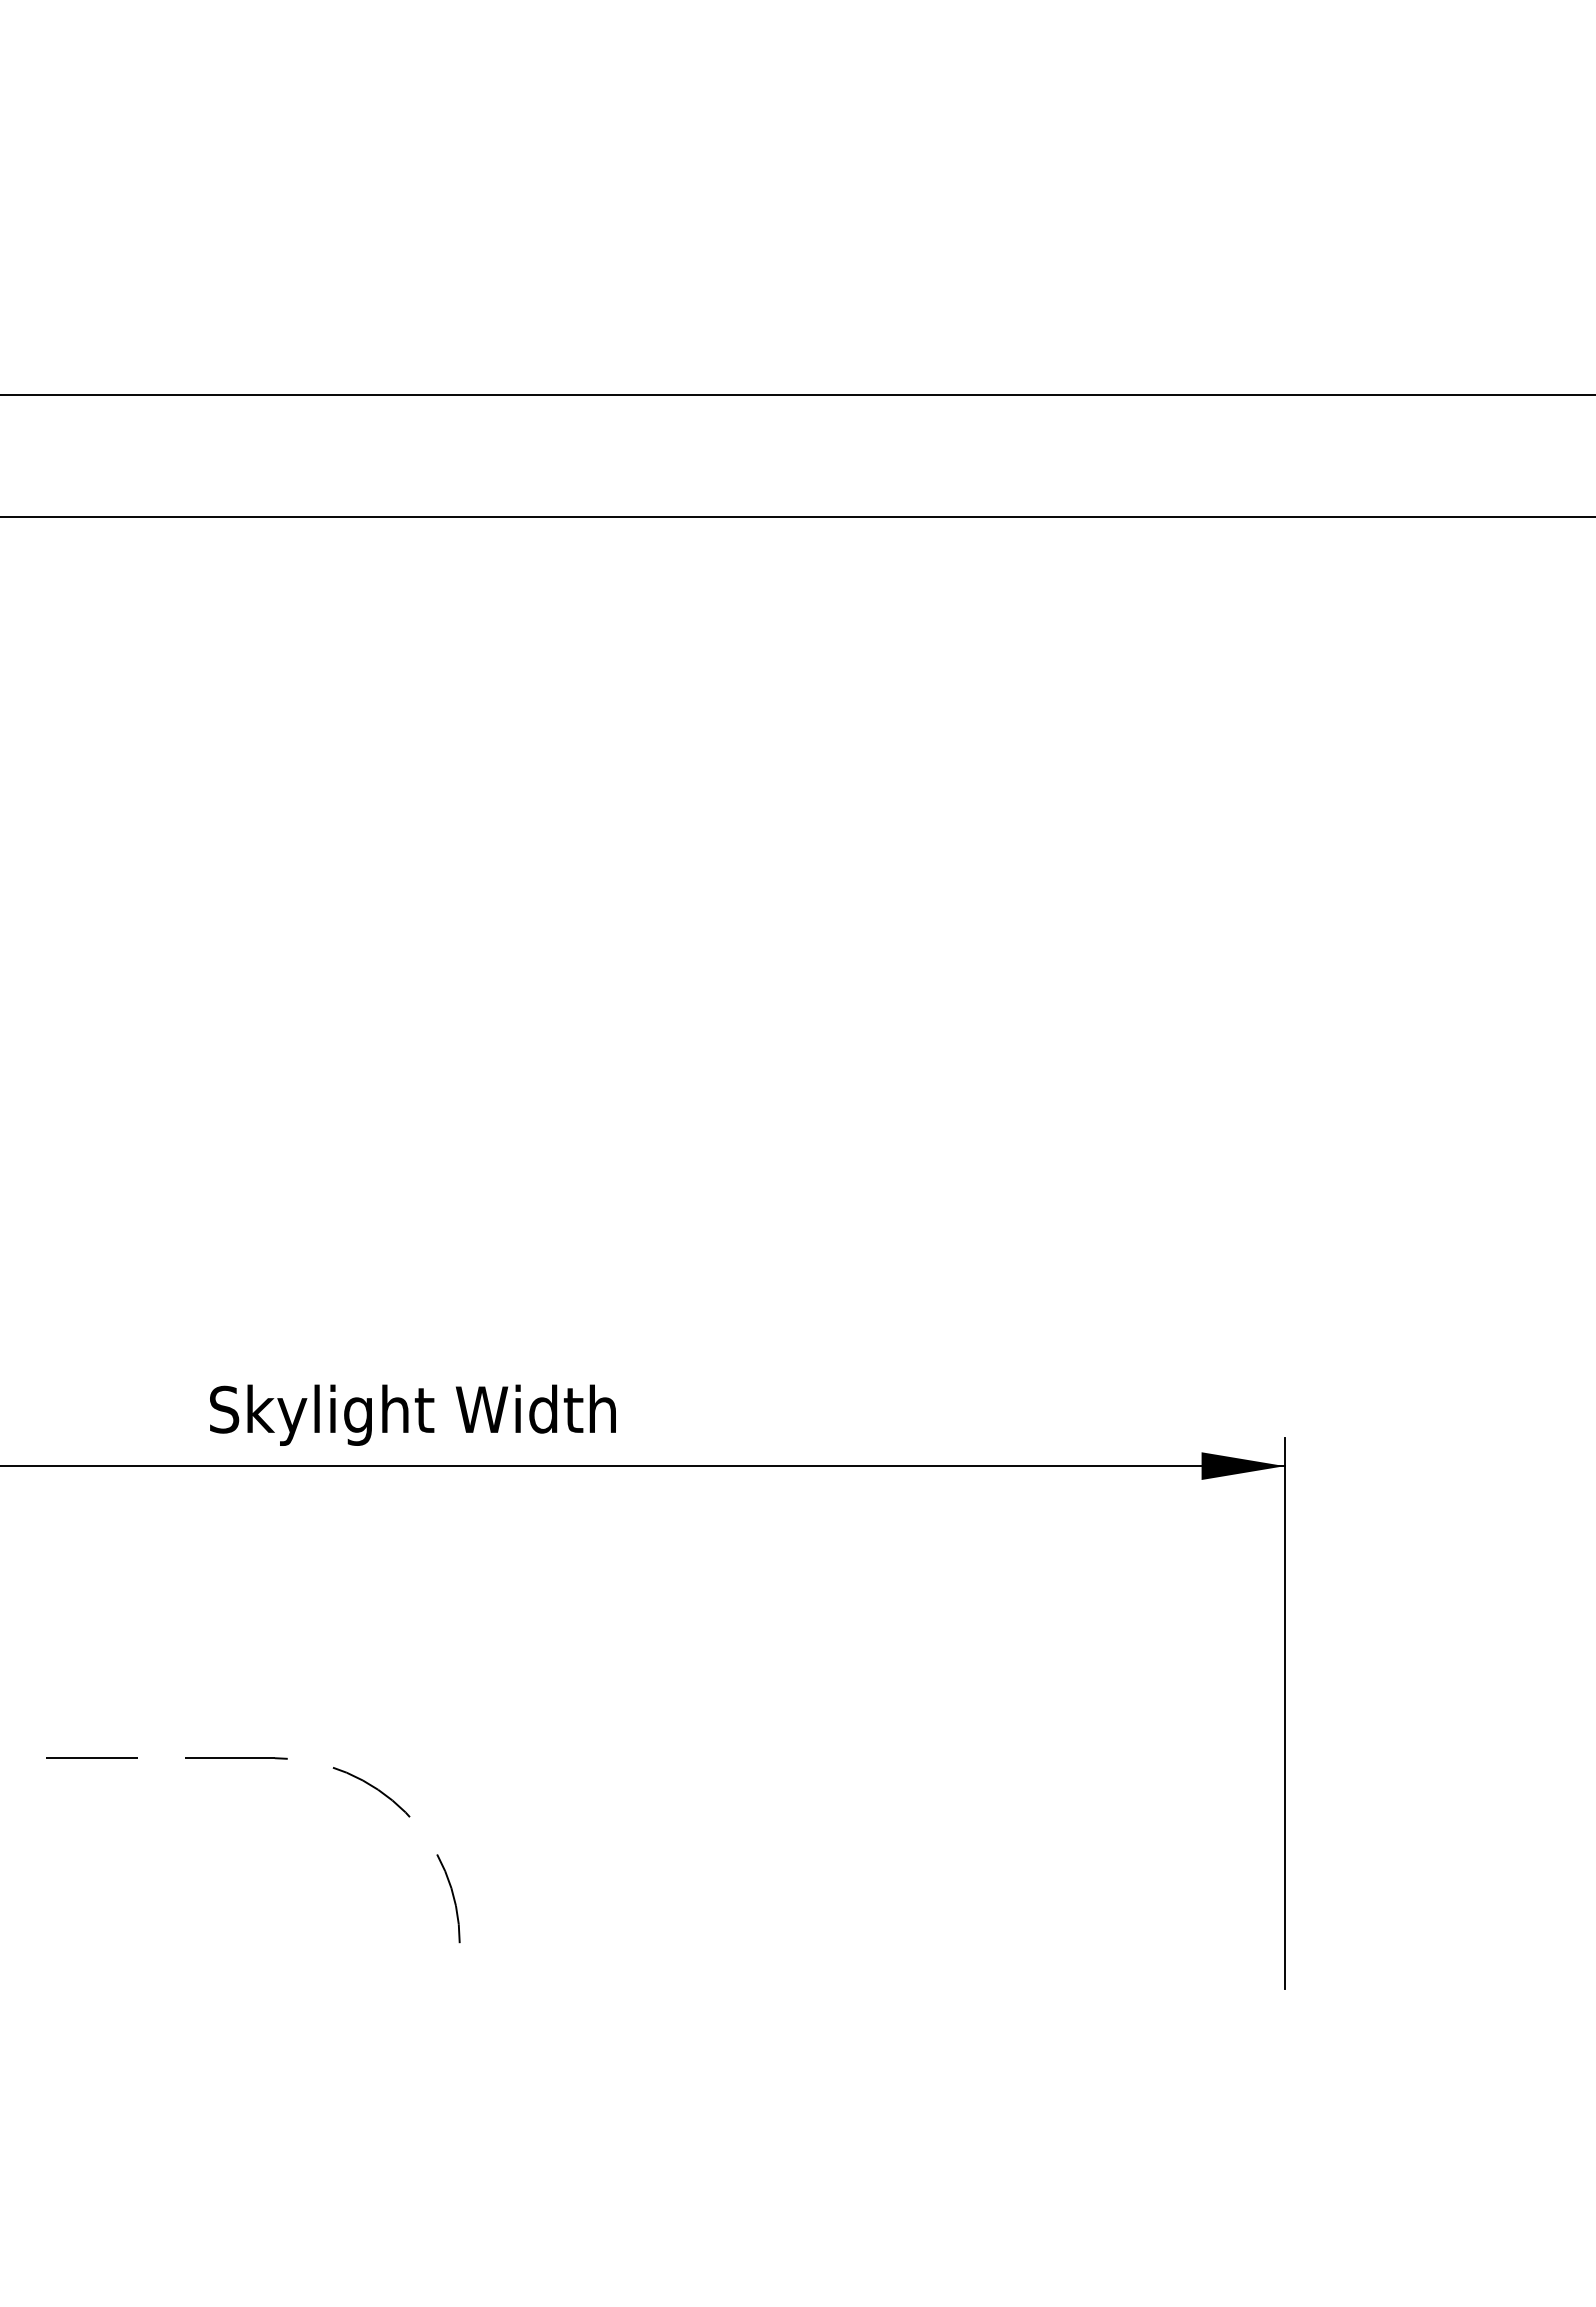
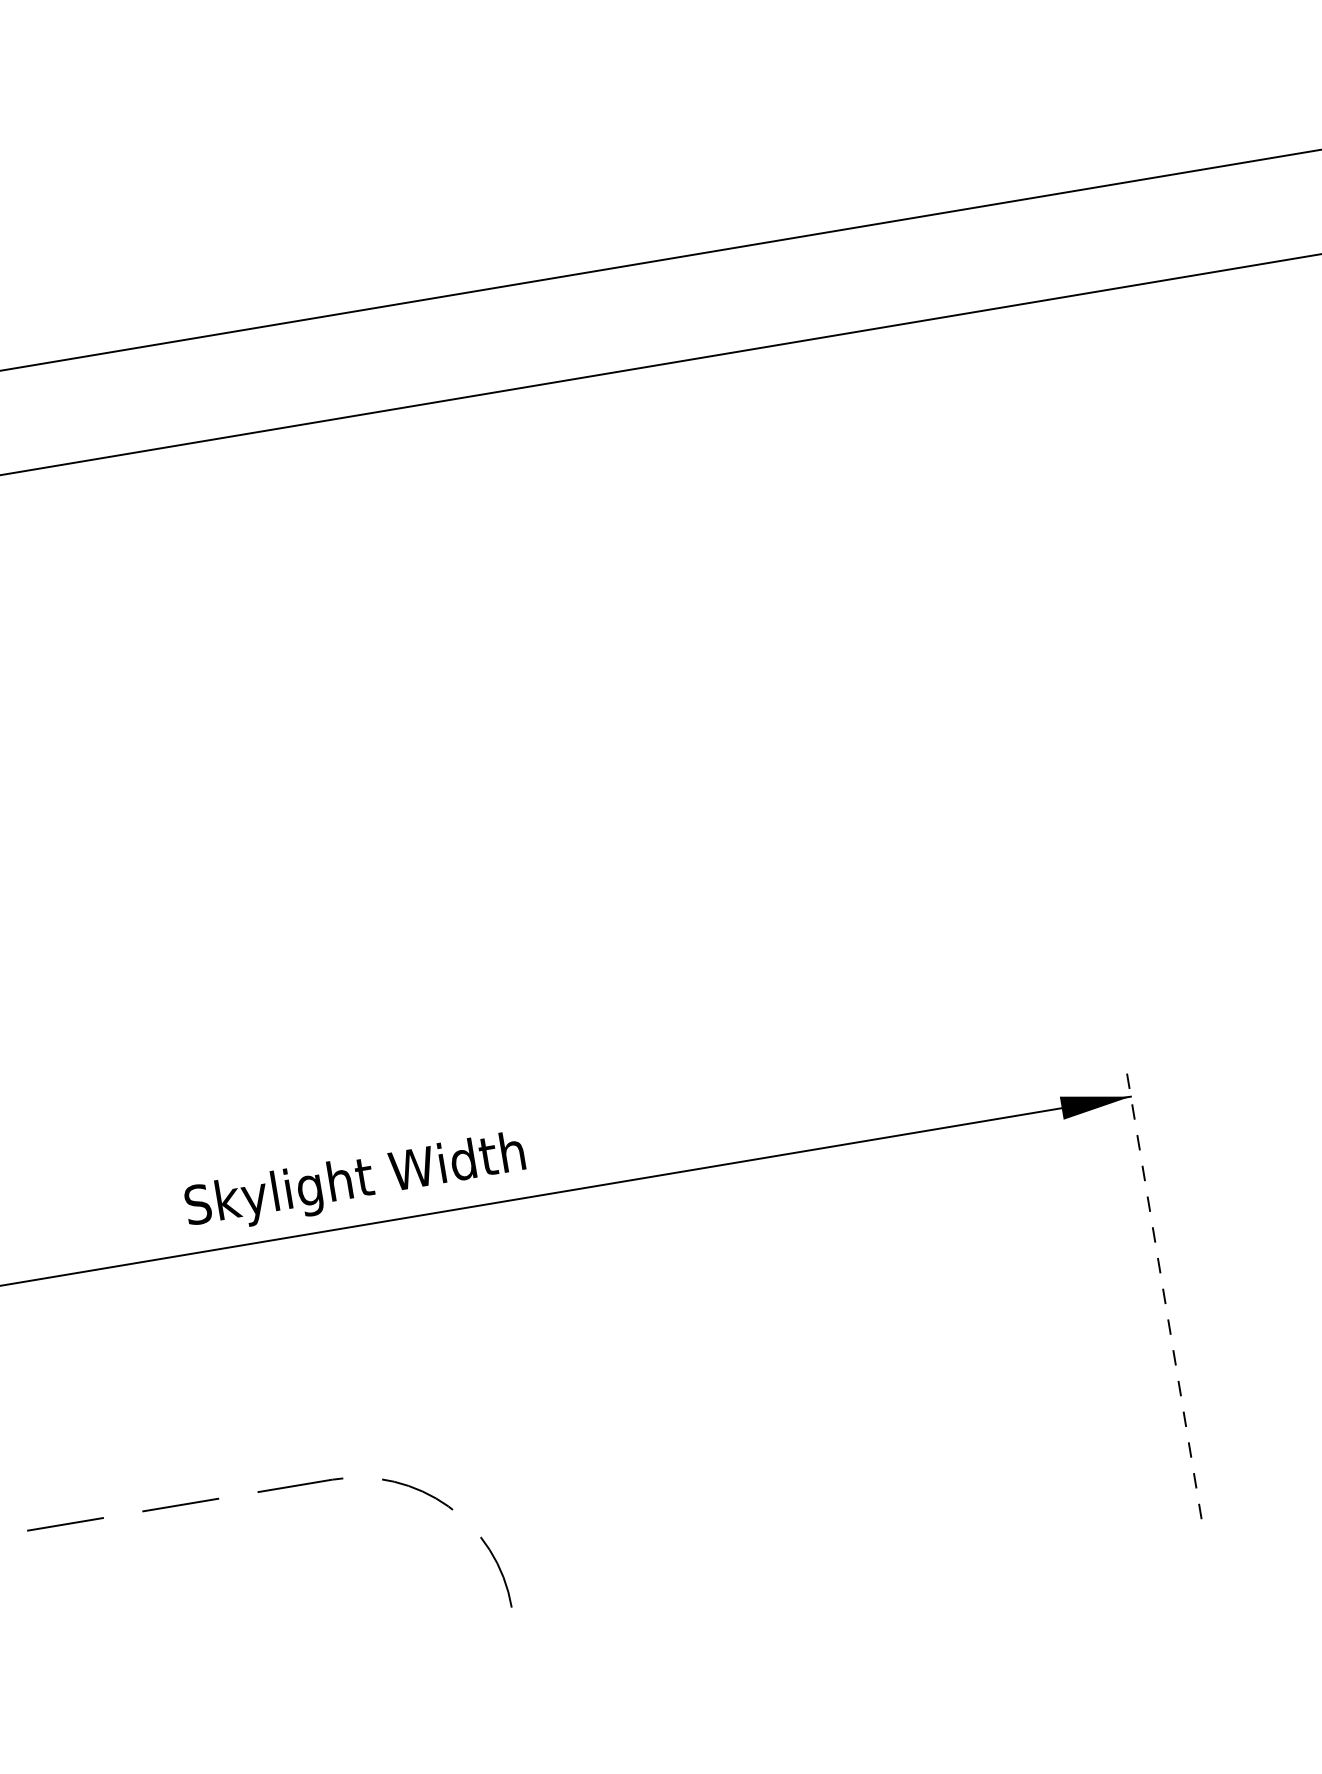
text: (412, 1414) -> (355, 1182), moved
line: (1284, 1714) -> (1165, 1303), solid -> dashed

